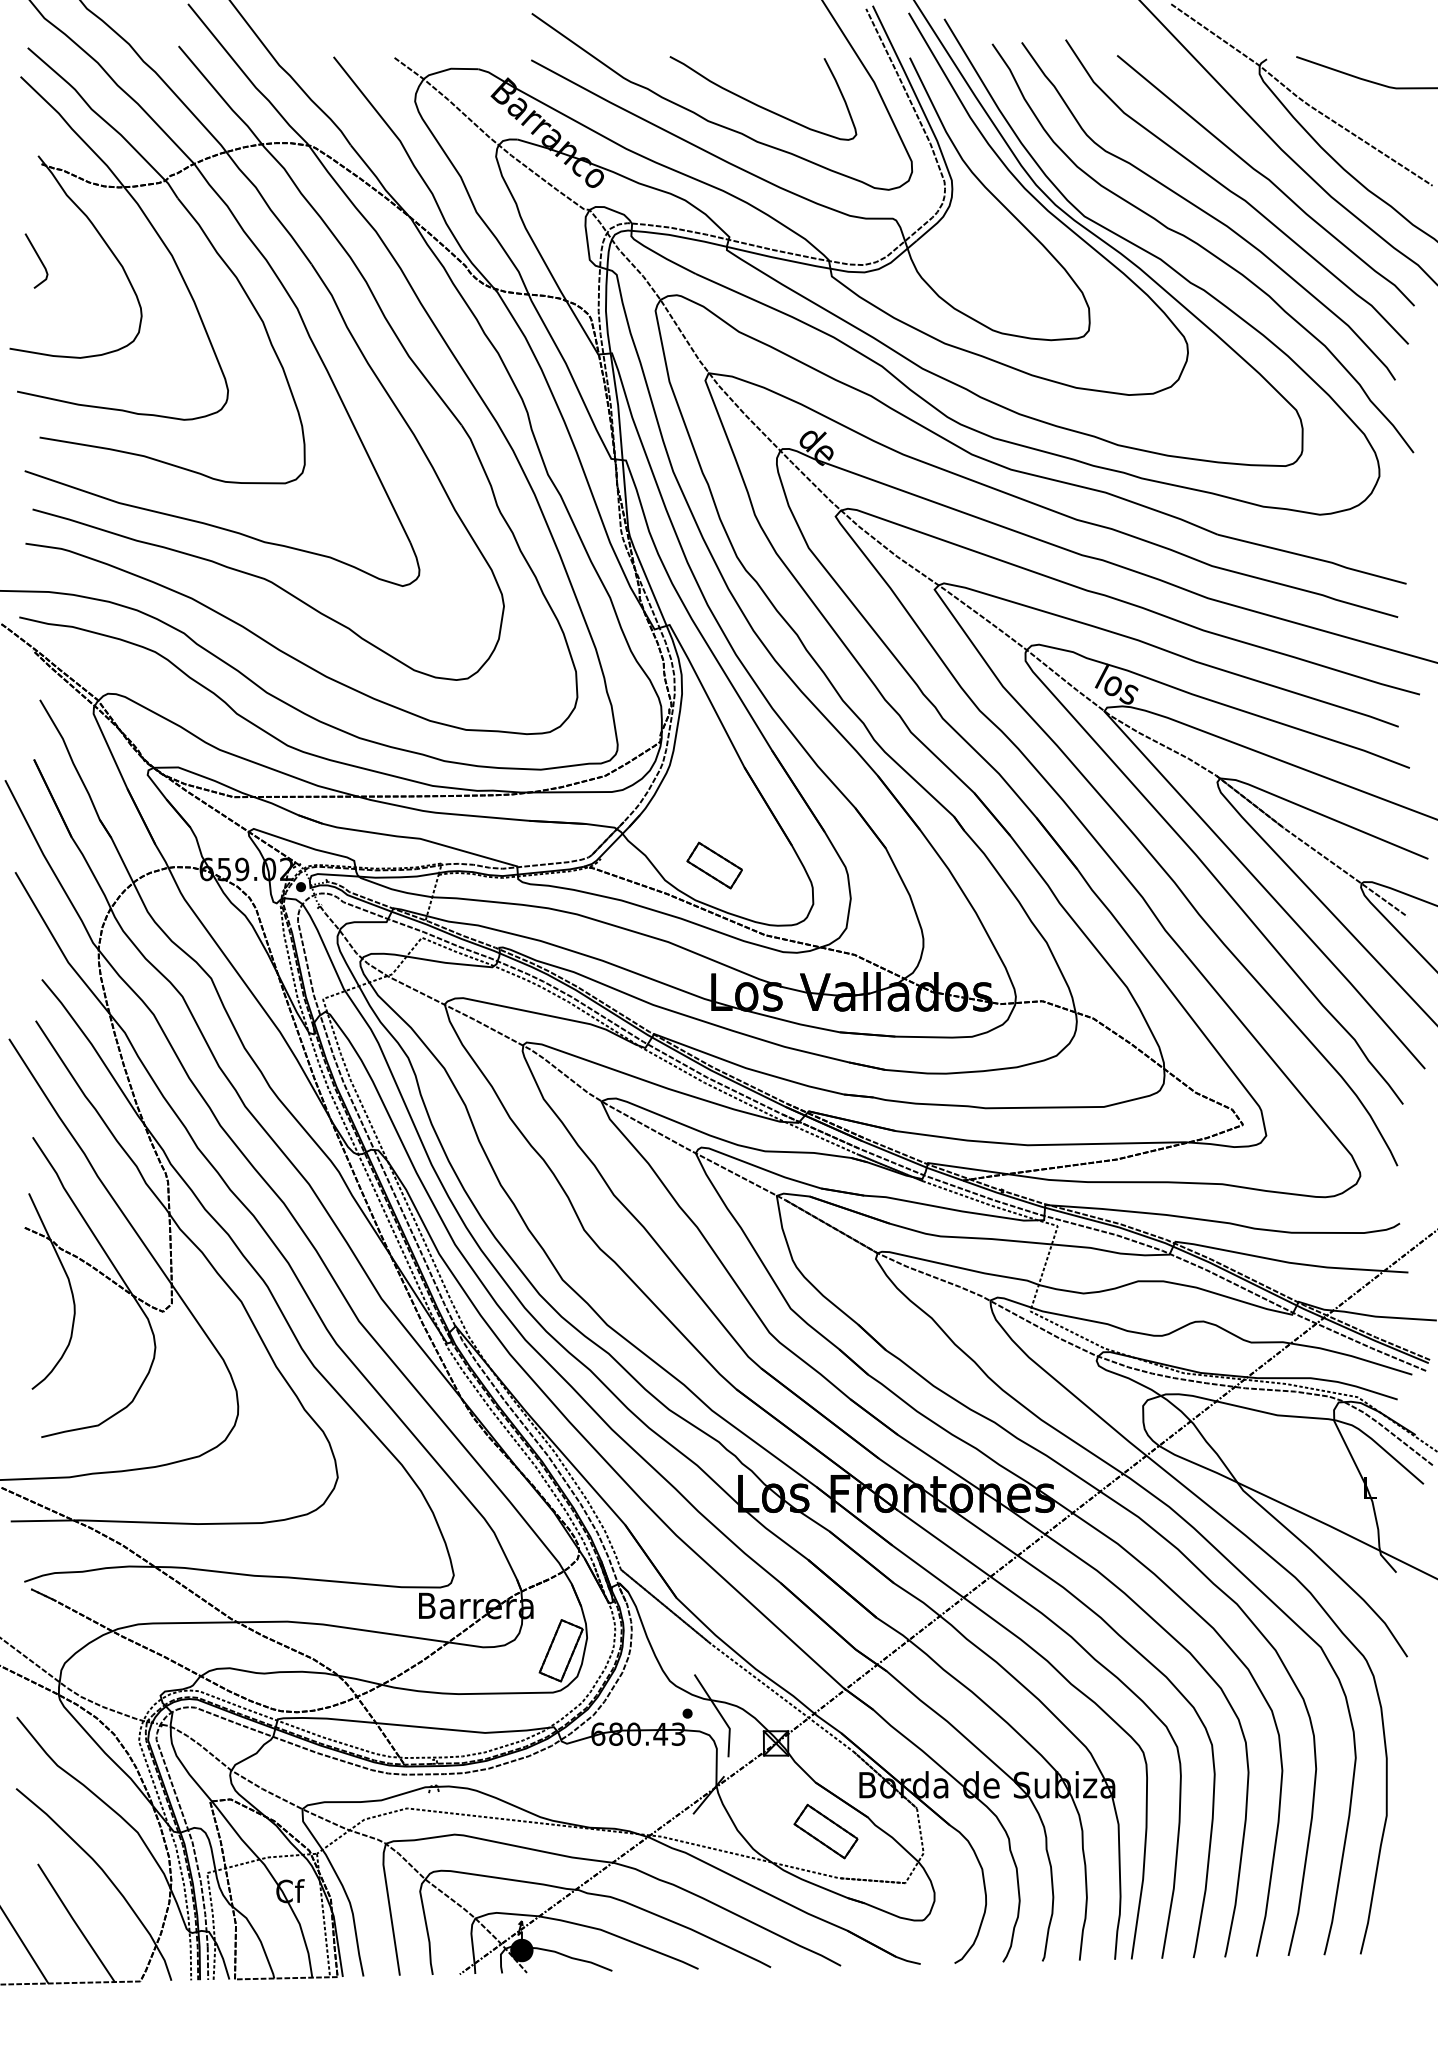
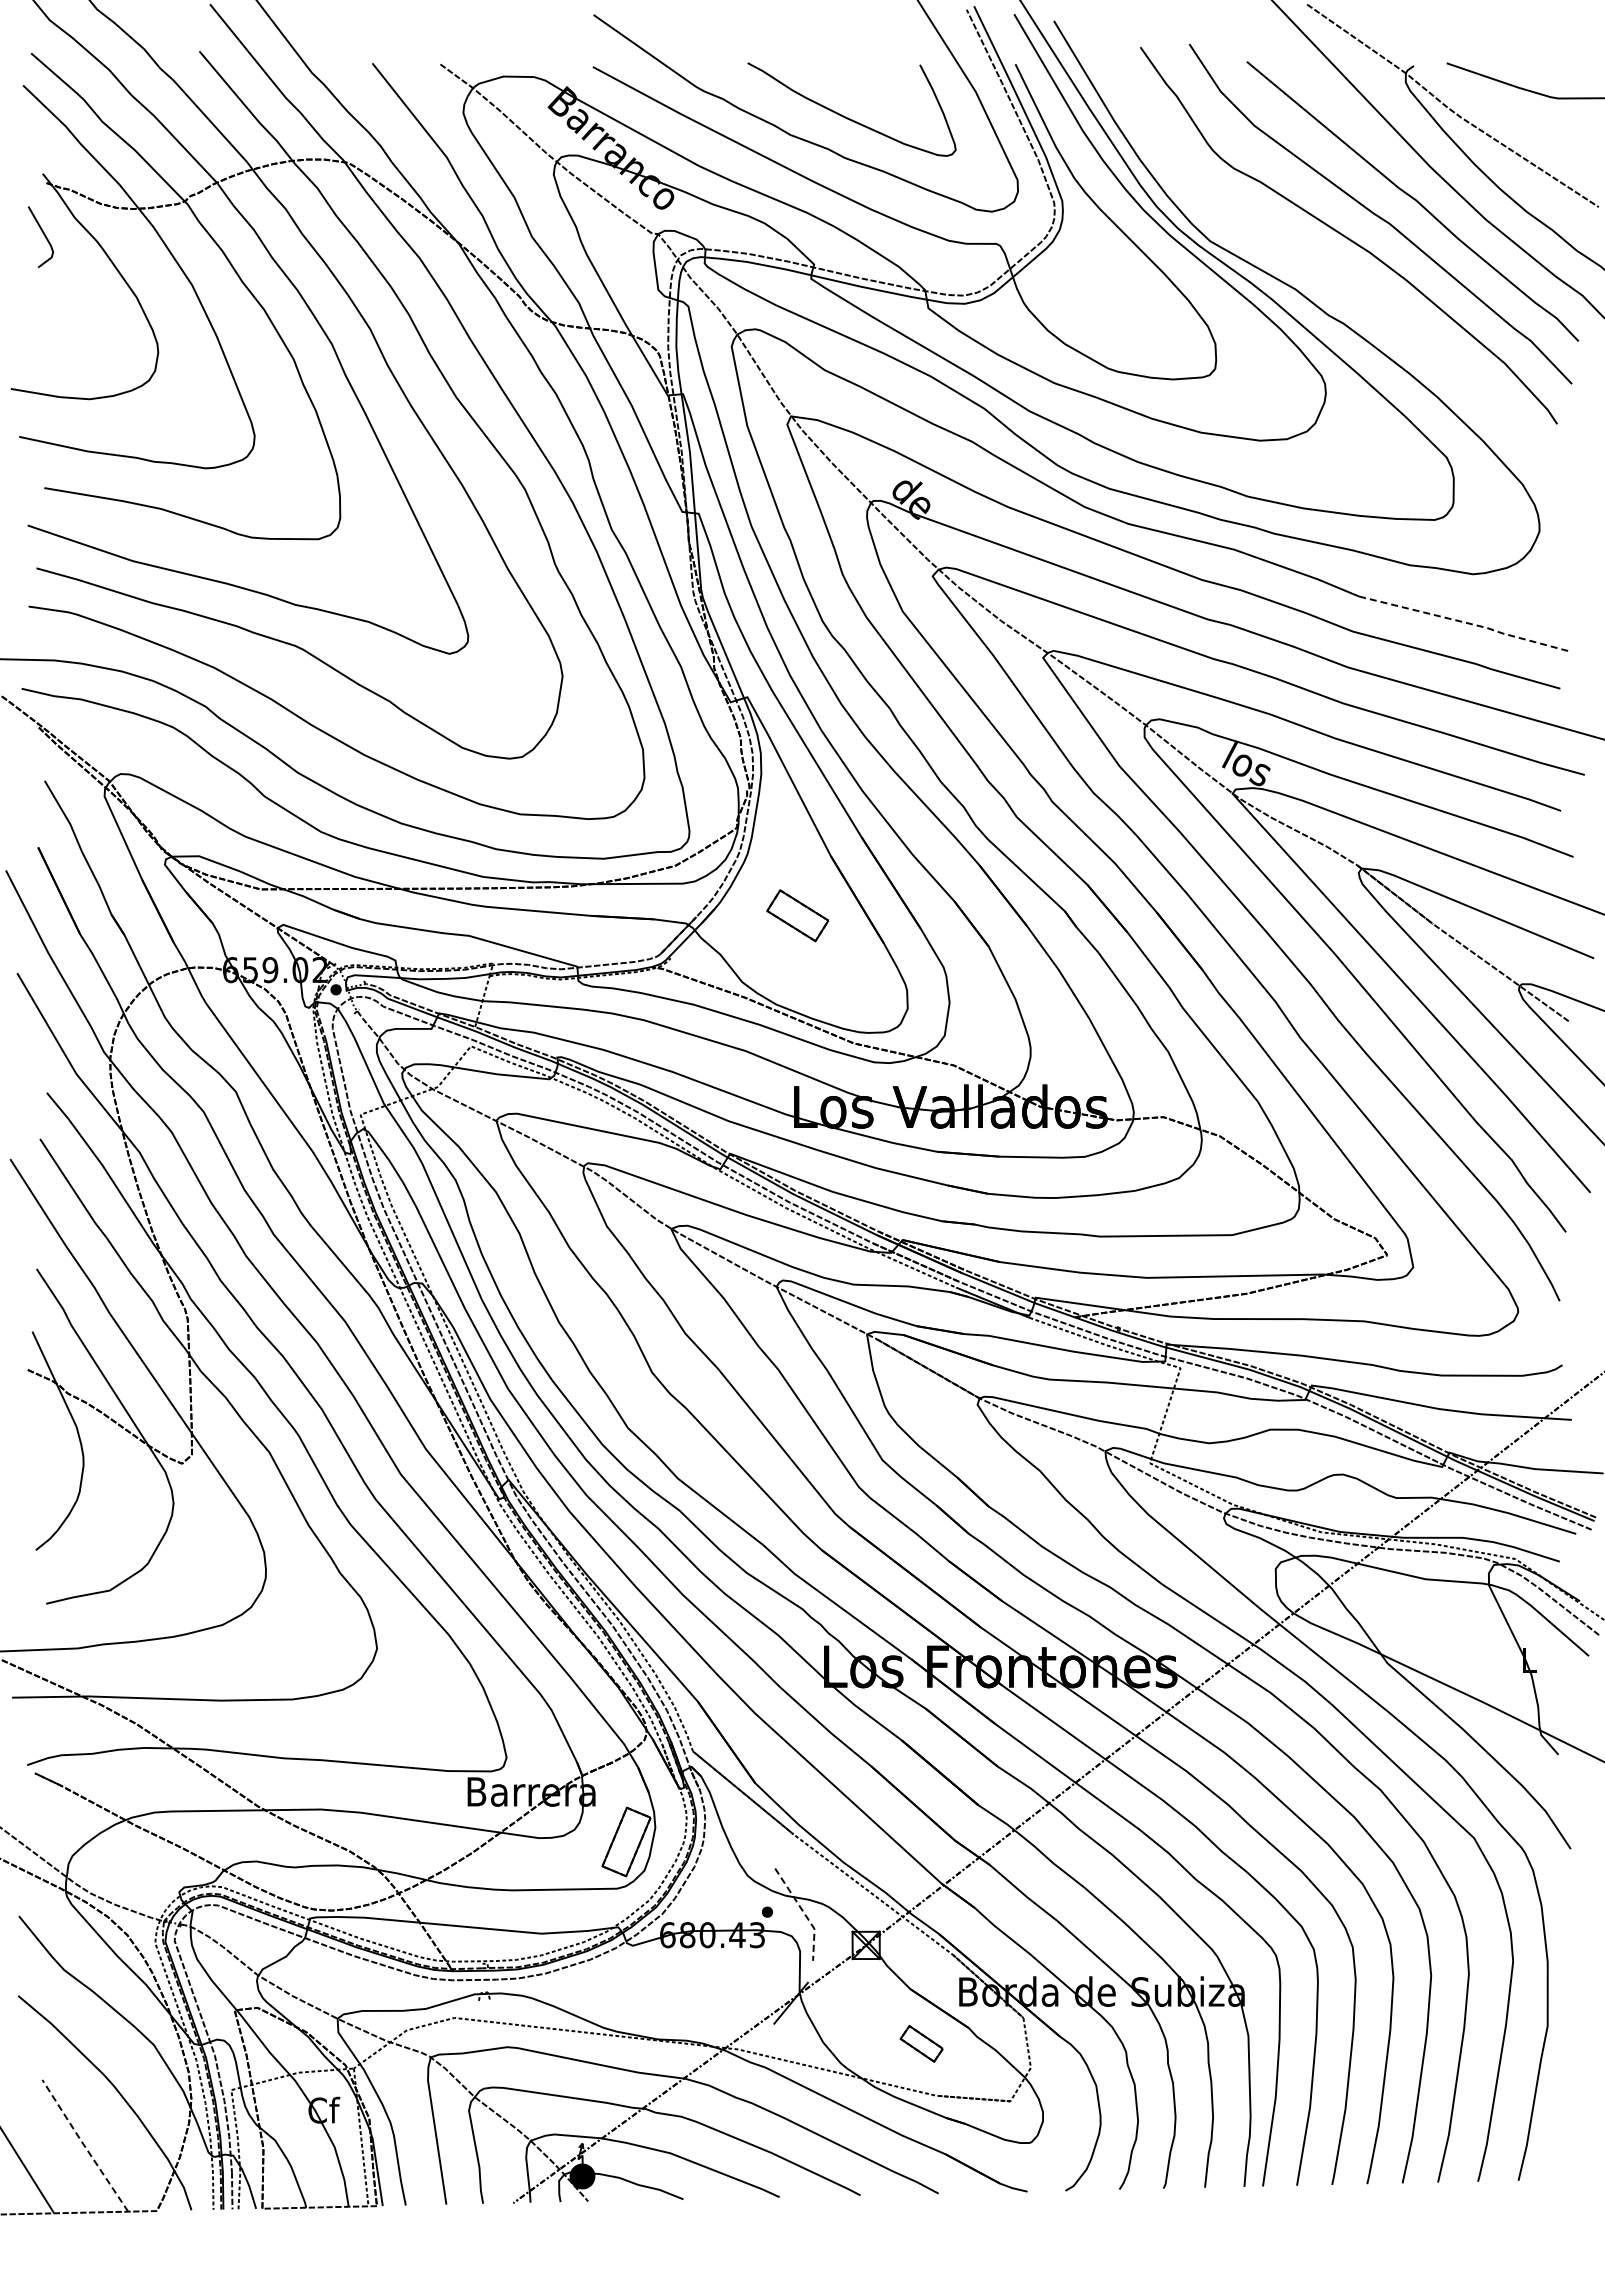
curve: (1202, 247) -> (1342, 276), removed
line: (37, 257) -> (42, 233), moved
line: (1314, 557) -> (1466, 622), solid -> dashed
part: (714, 865) -> (797, 915), moved
line: (719, 1713) -> (803, 1912), solid -> dashed
part: (825, 1831) -> (921, 2043), size x0.6
line: (75, 1922) -> (84, 2145), solid -> dashed

